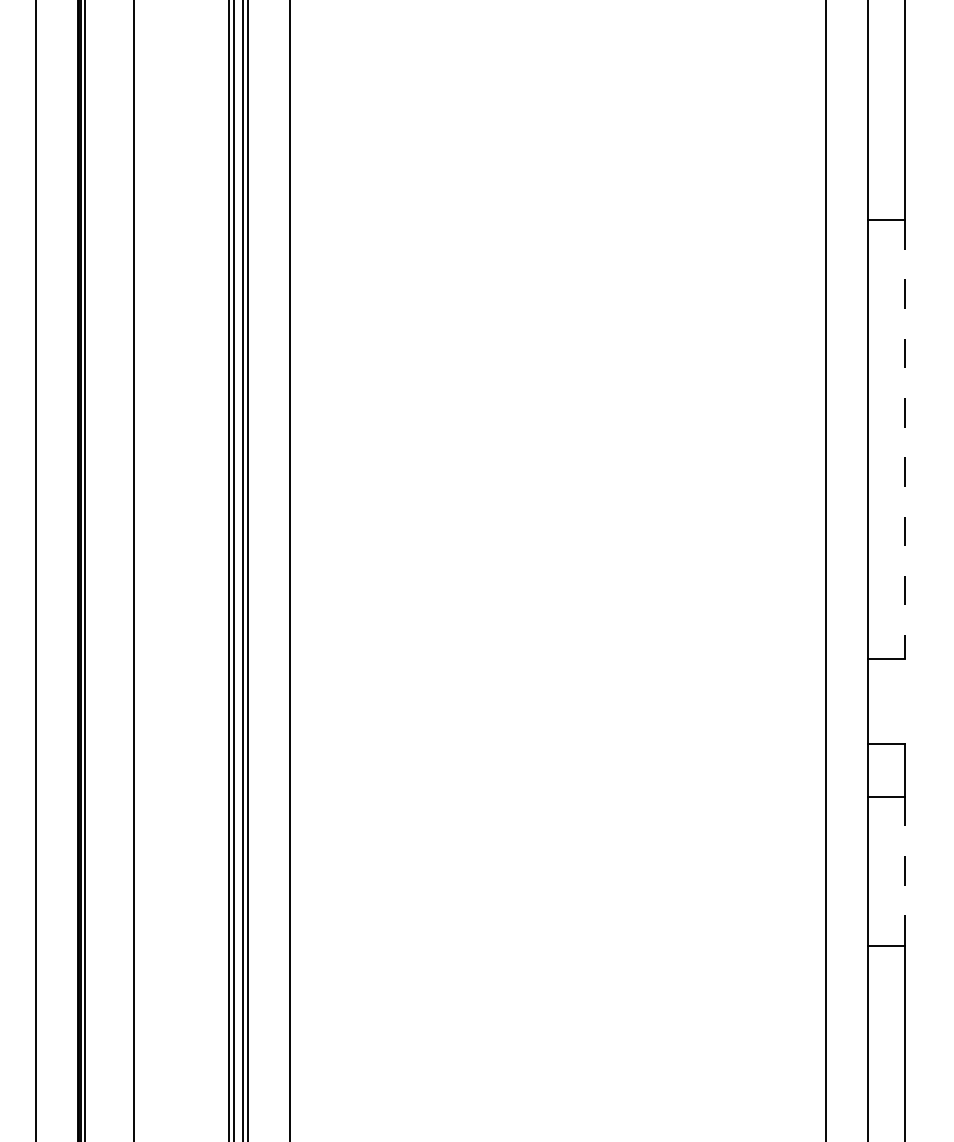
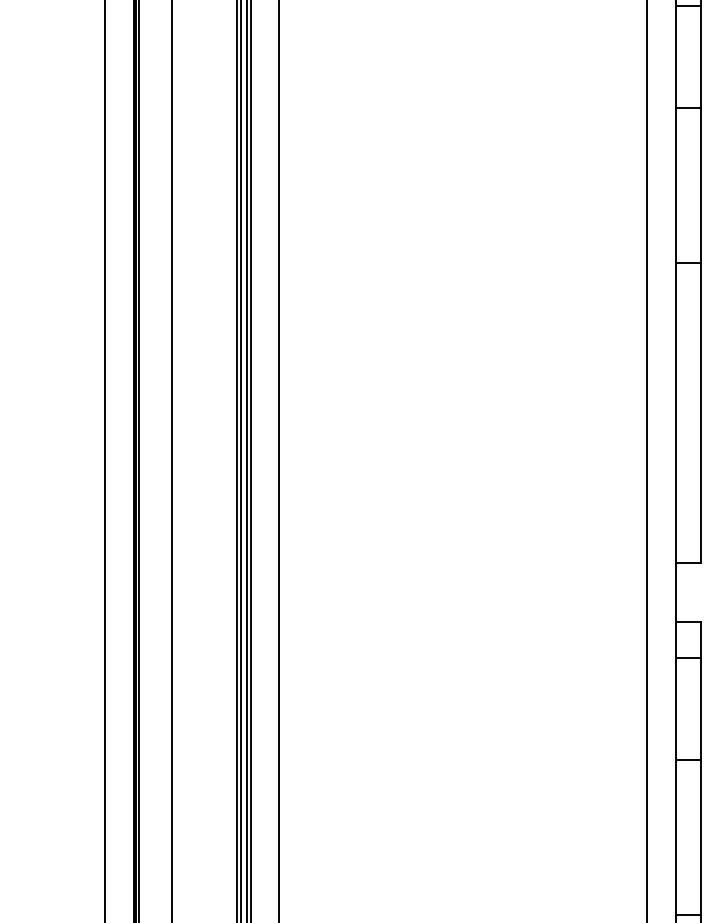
line: (903, 440) -> (700, 413), dashed -> solid
line: (903, 871) -> (700, 709), dashed -> solid

